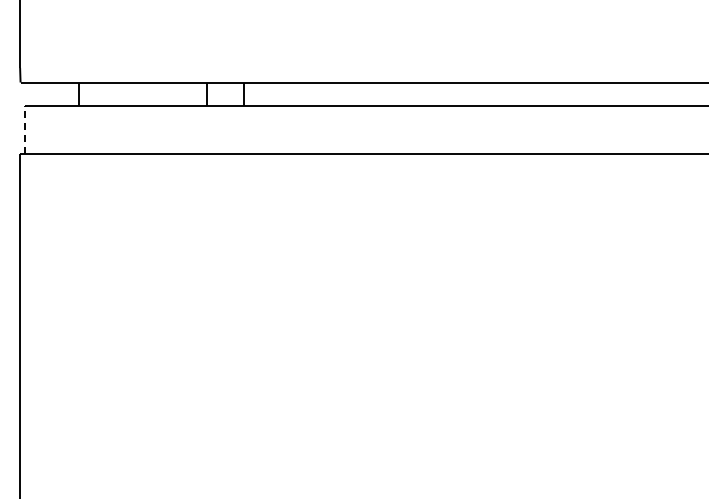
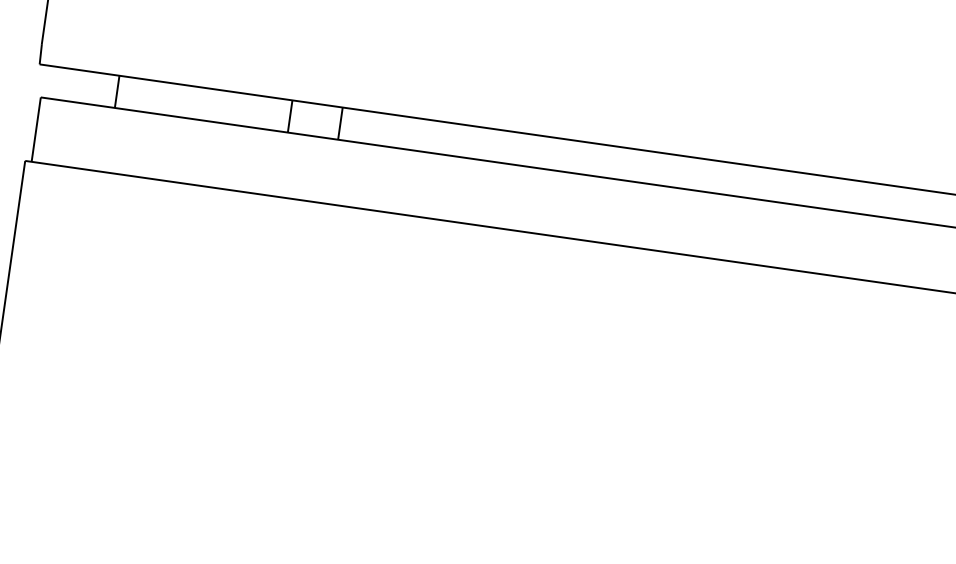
line: (24, 129) -> (35, 128), dashed -> solid

